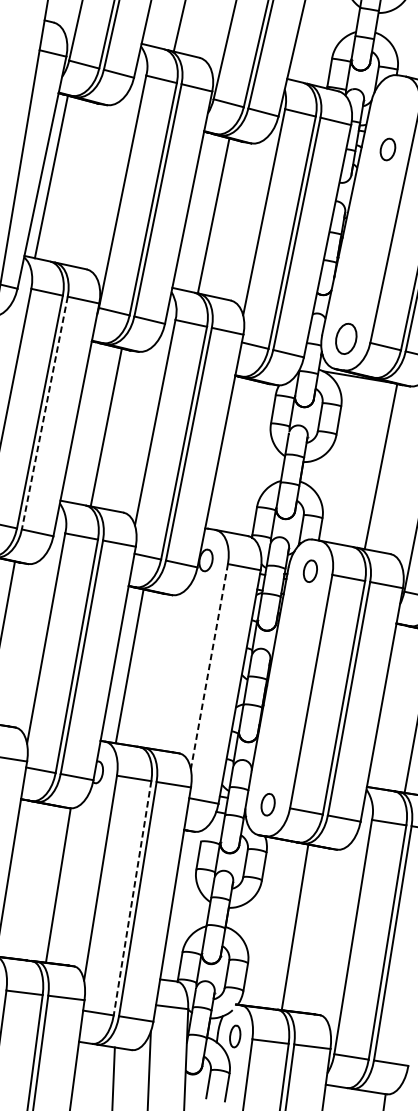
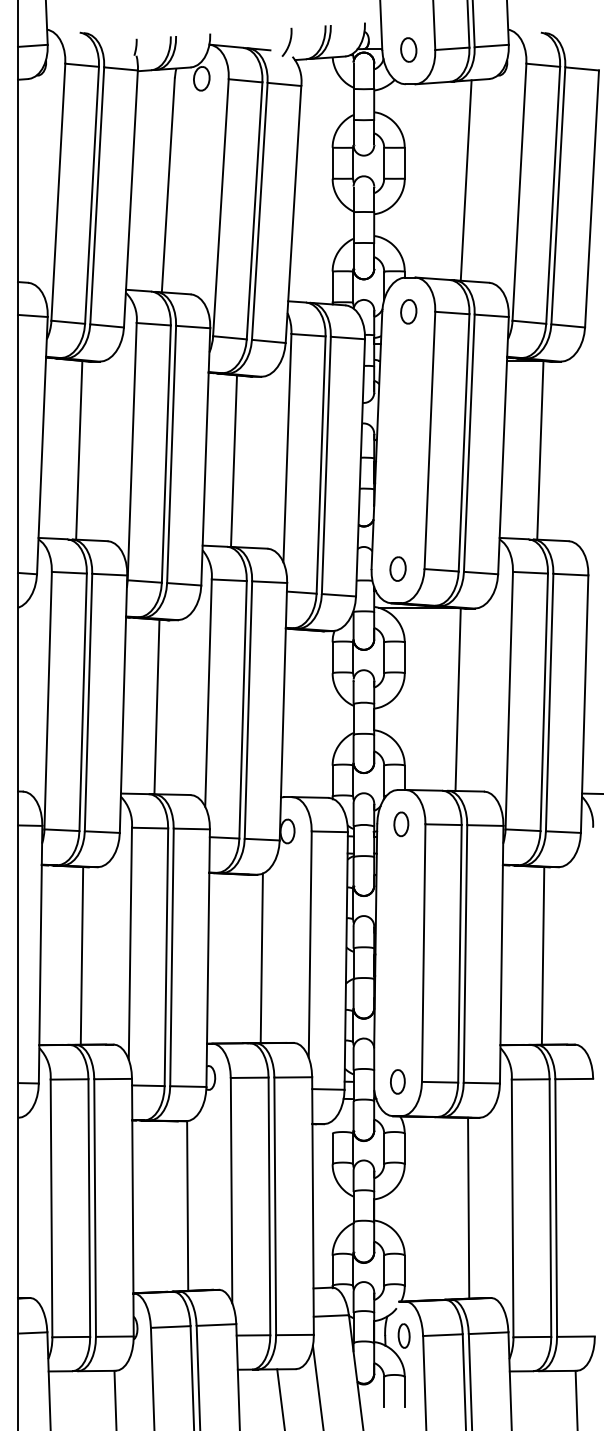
part: (387, 149) -> (408, 311), moved
line: (51, 176) -> (79, 449), moved
part: (345, 338) -> (397, 568), size x0.71
line: (44, 413) -> (88, 702), dashed -> solid
line: (129, 666) -> (261, 958), moved
line: (209, 667) -> (310, 945), dashed -> solid
line: (132, 898) -> (269, 1206), dashed -> solid
line: (295, 926) -> (468, 1207), moved

